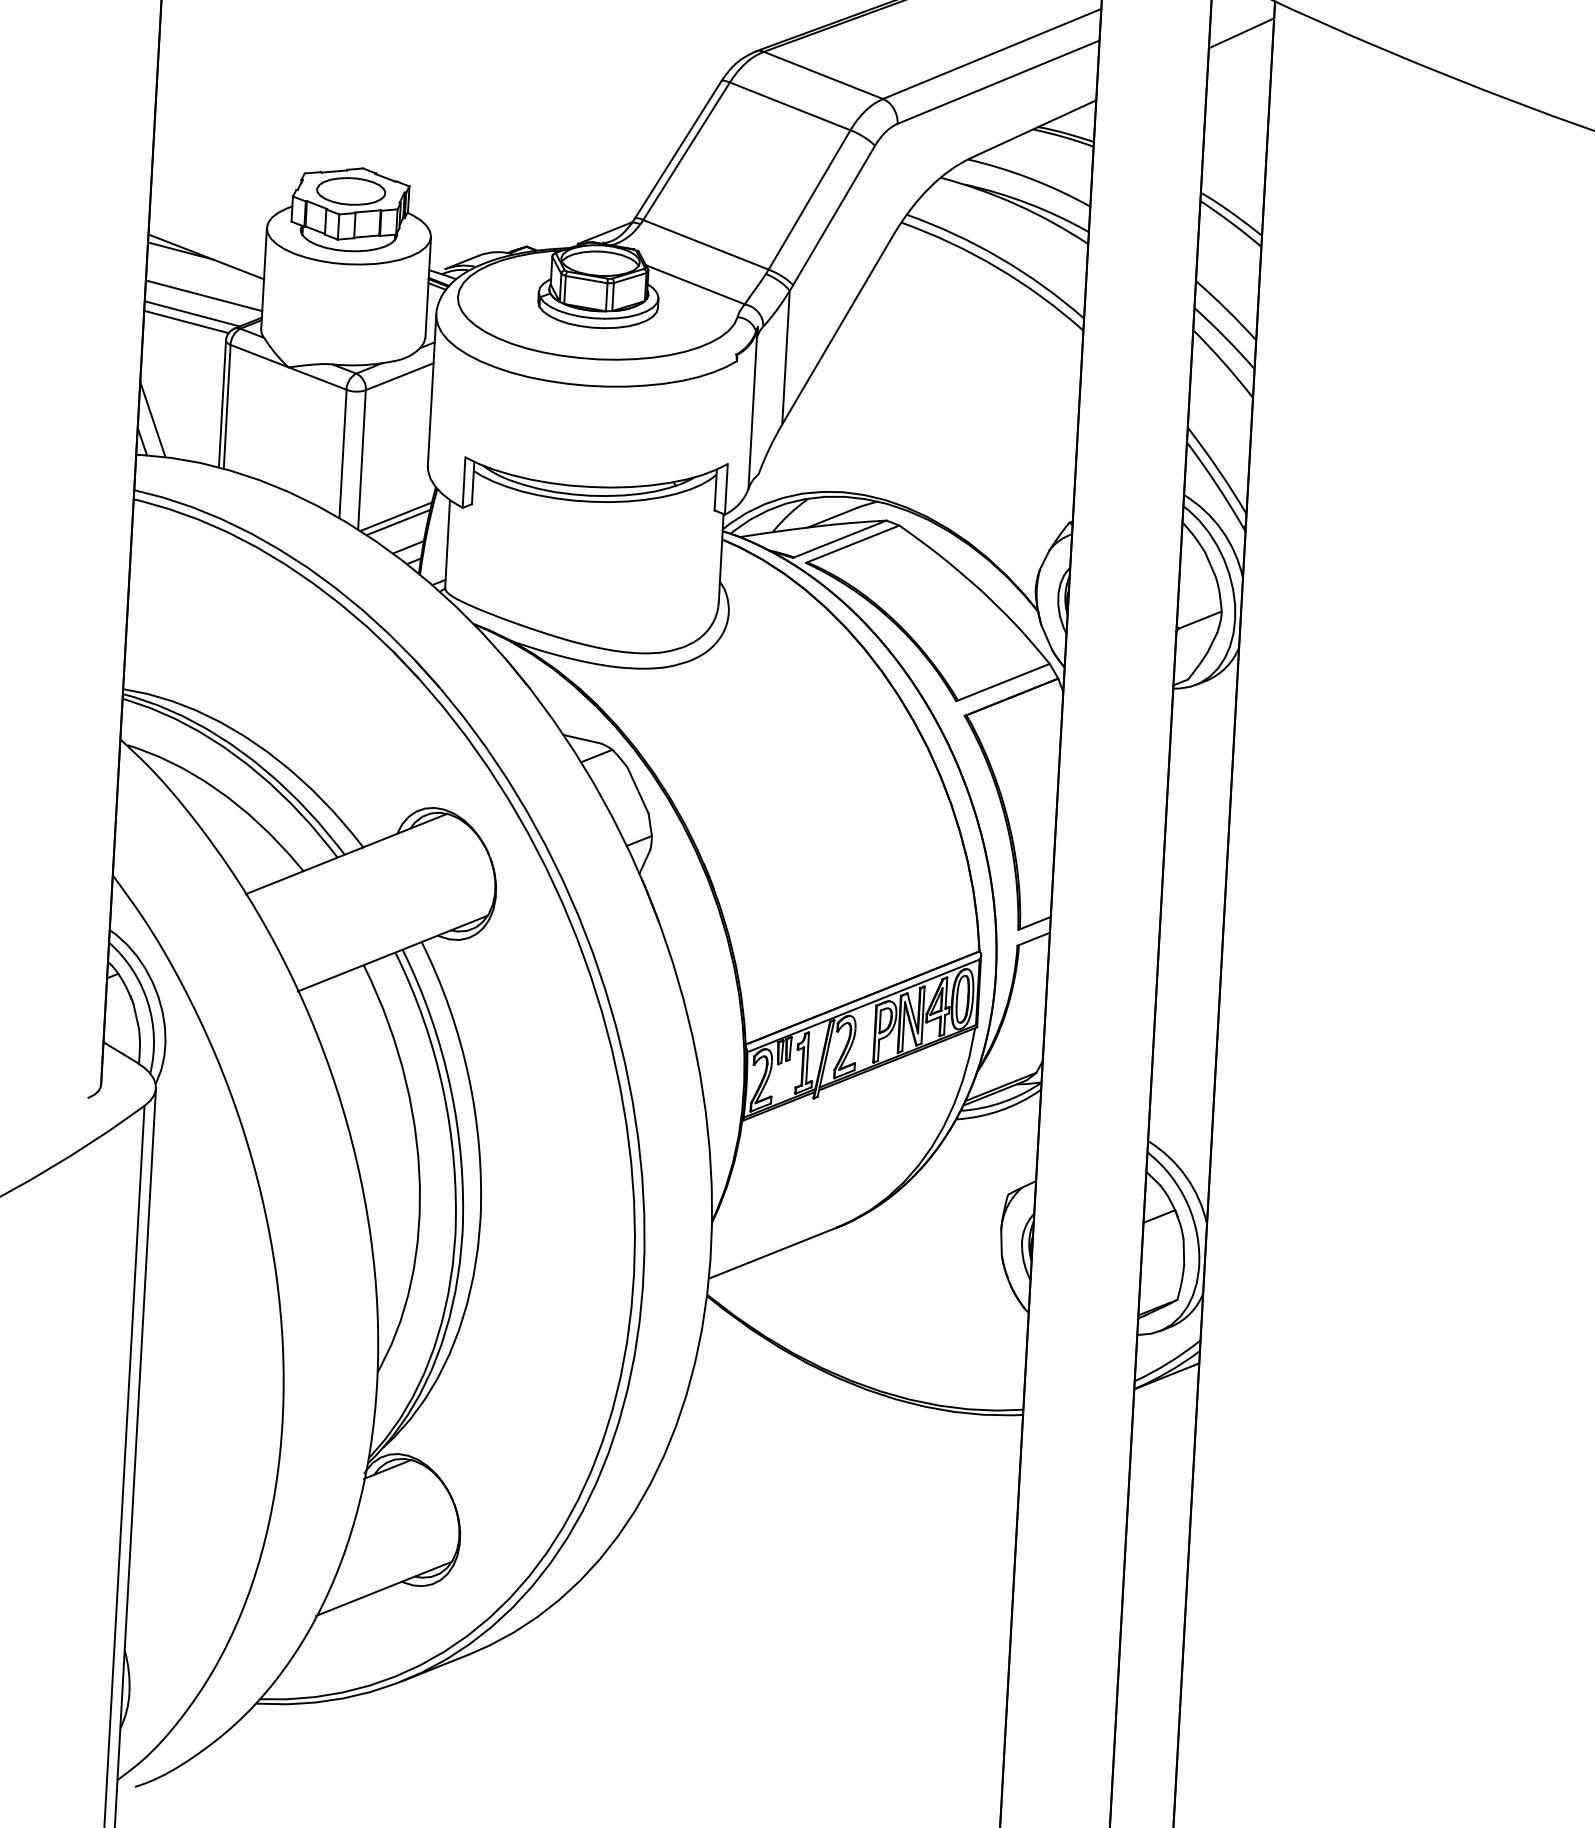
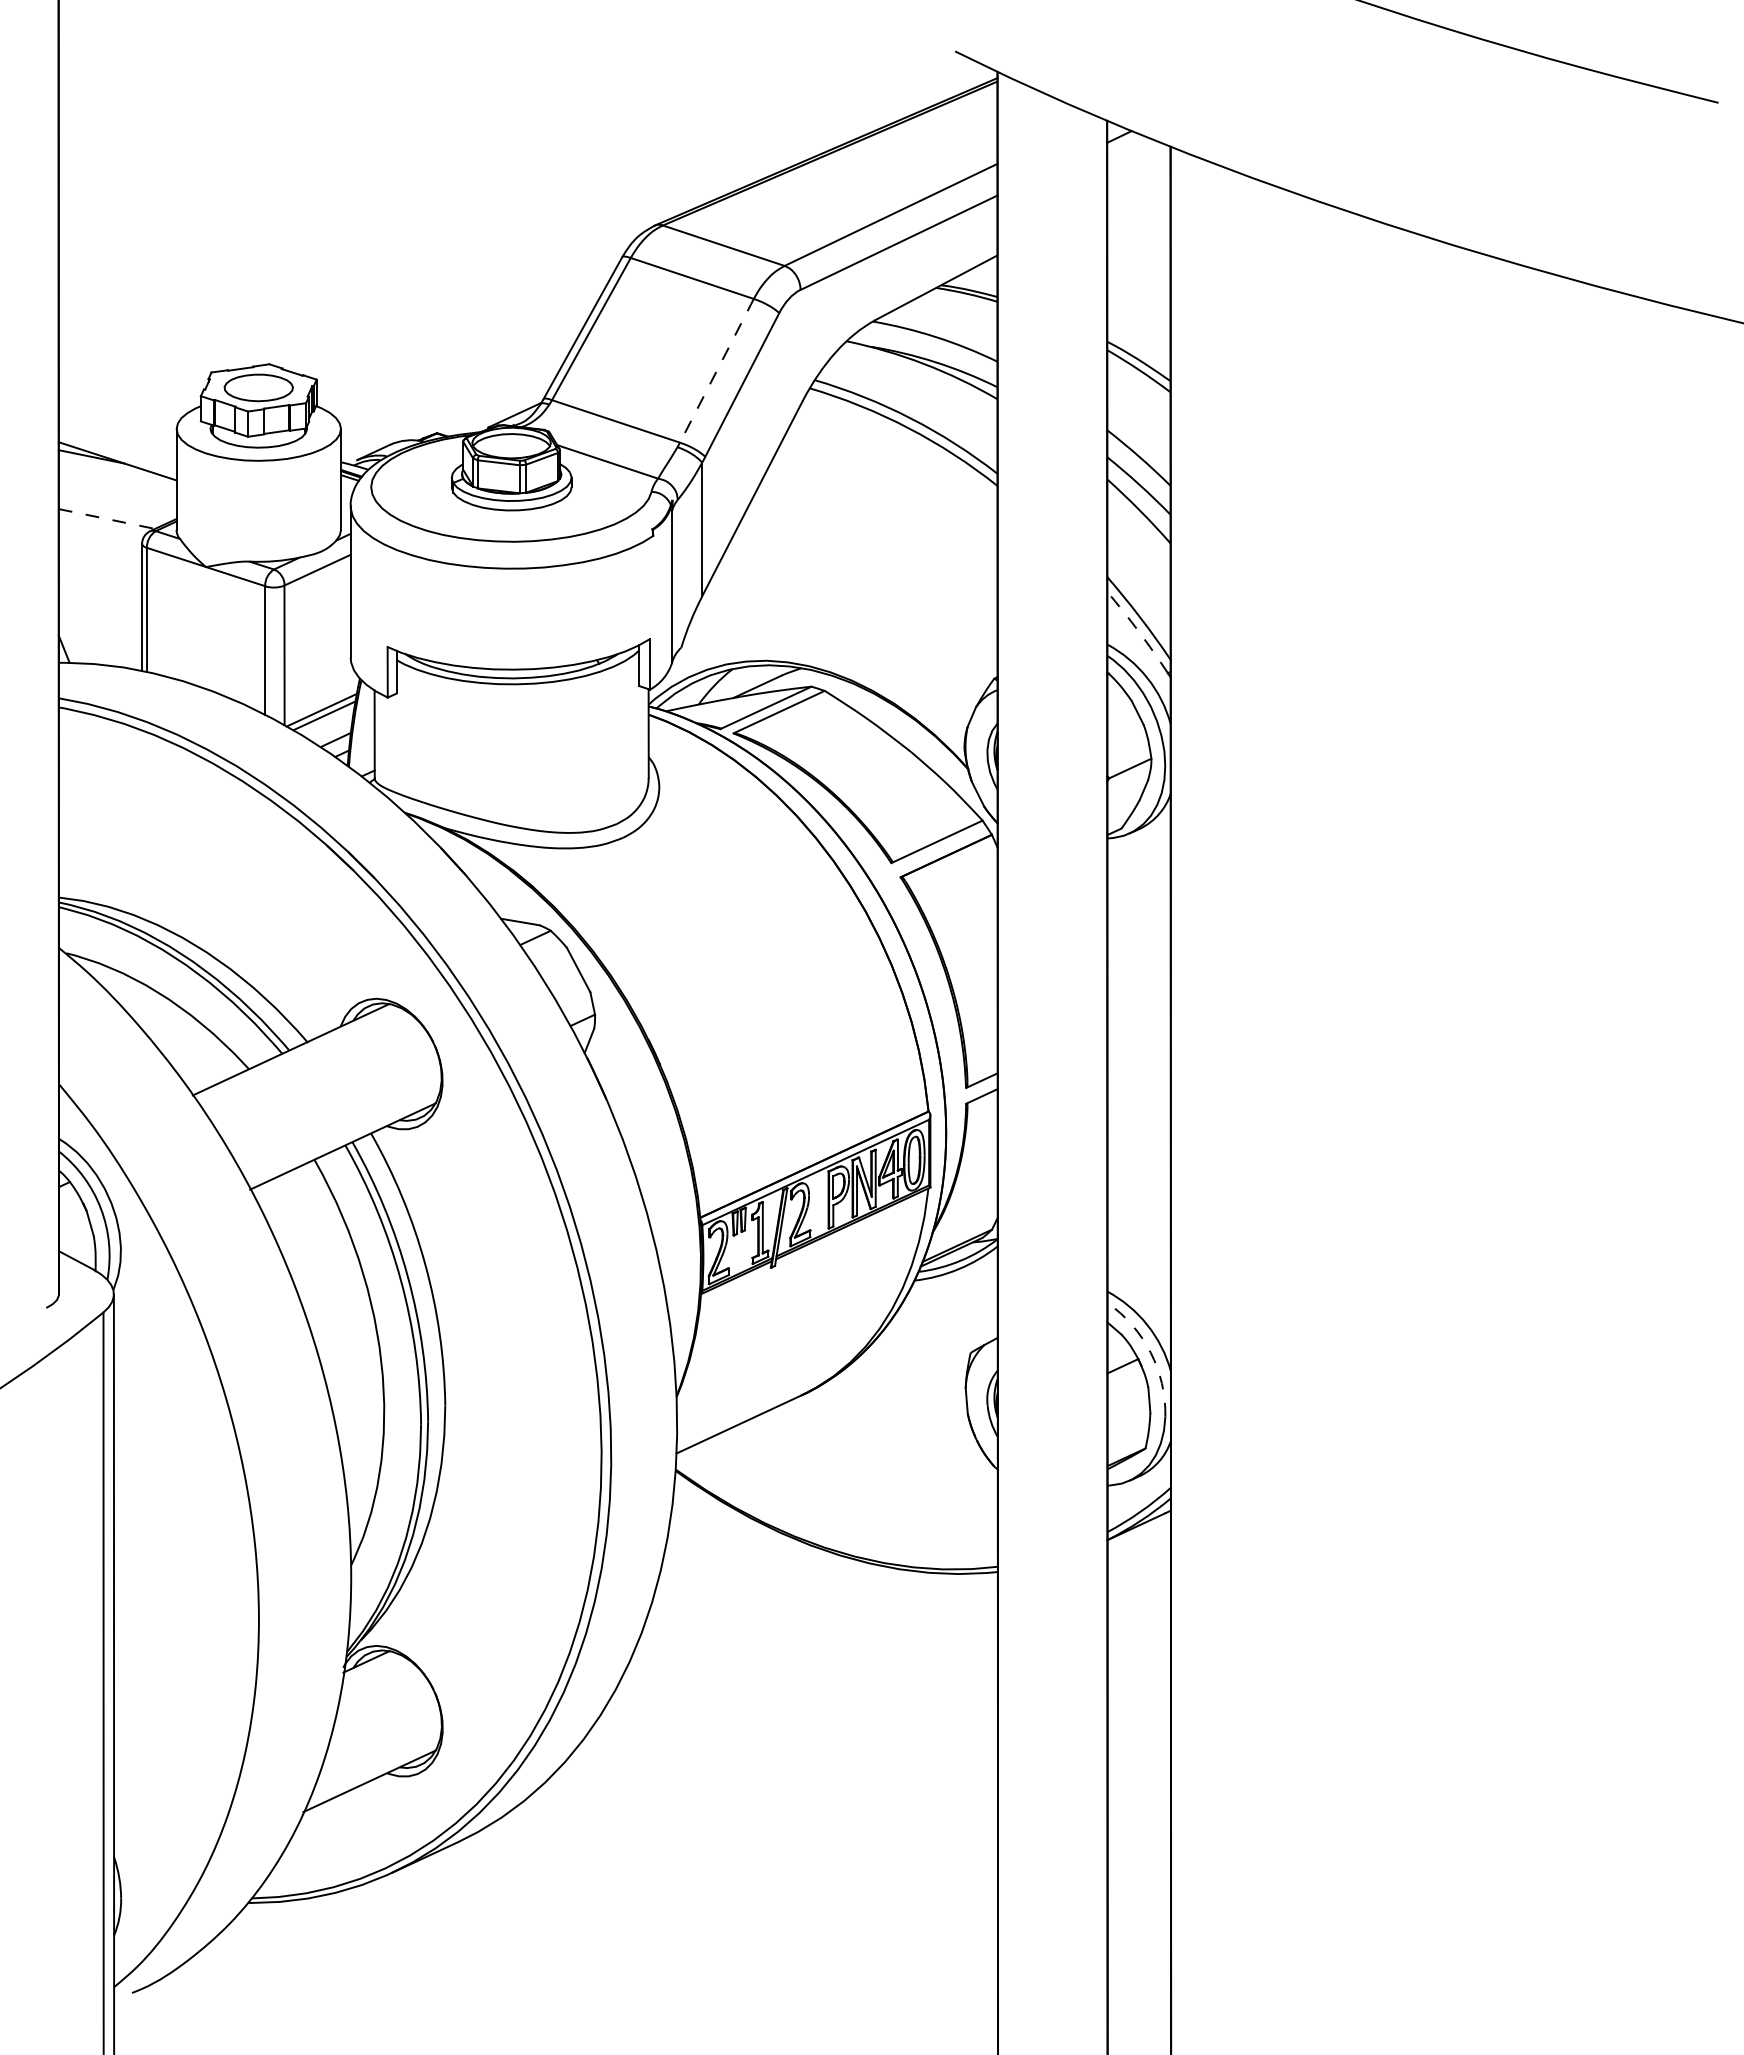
line: (1241, 33) -> (1138, 180), removed
line: (809, 199) -> (716, 370), solid -> dashed
line: (203, 295) -> (117, 500), removed
line: (192, 314) -> (107, 519), solid -> dashed
line: (186, 322) -> (101, 527), removed
line: (152, 419) -> (73, 626), removed
arc: (1215, 483) -> (1138, 631), solid -> dashed
arc: (1187, 1204) -> (1150, 1352), solid -> dashed

